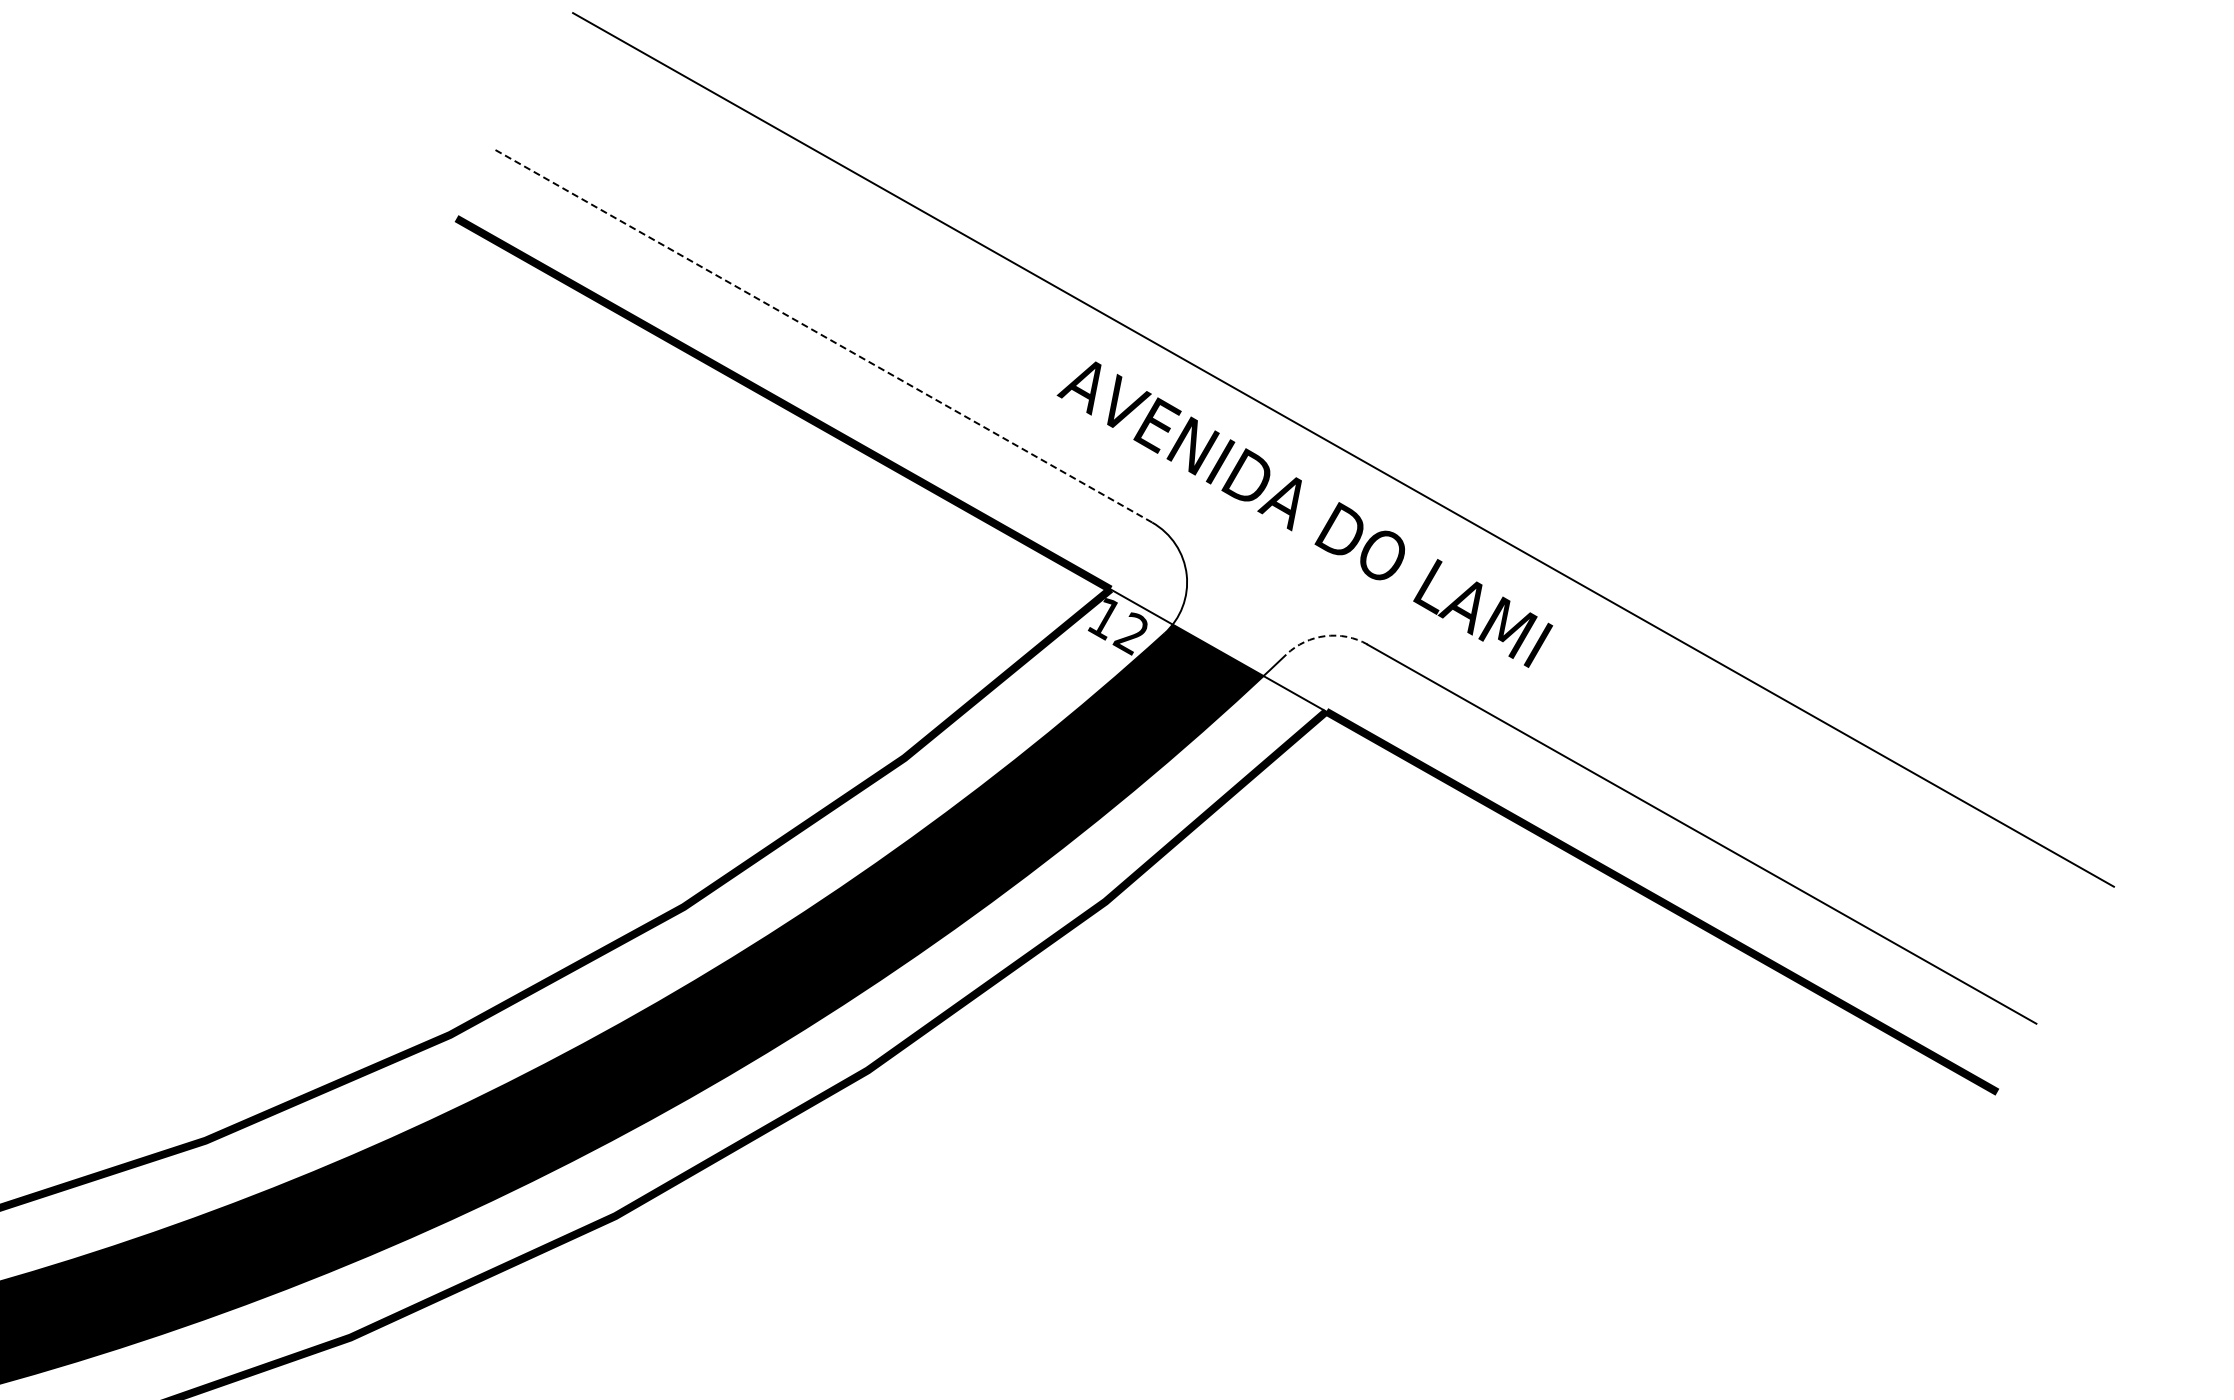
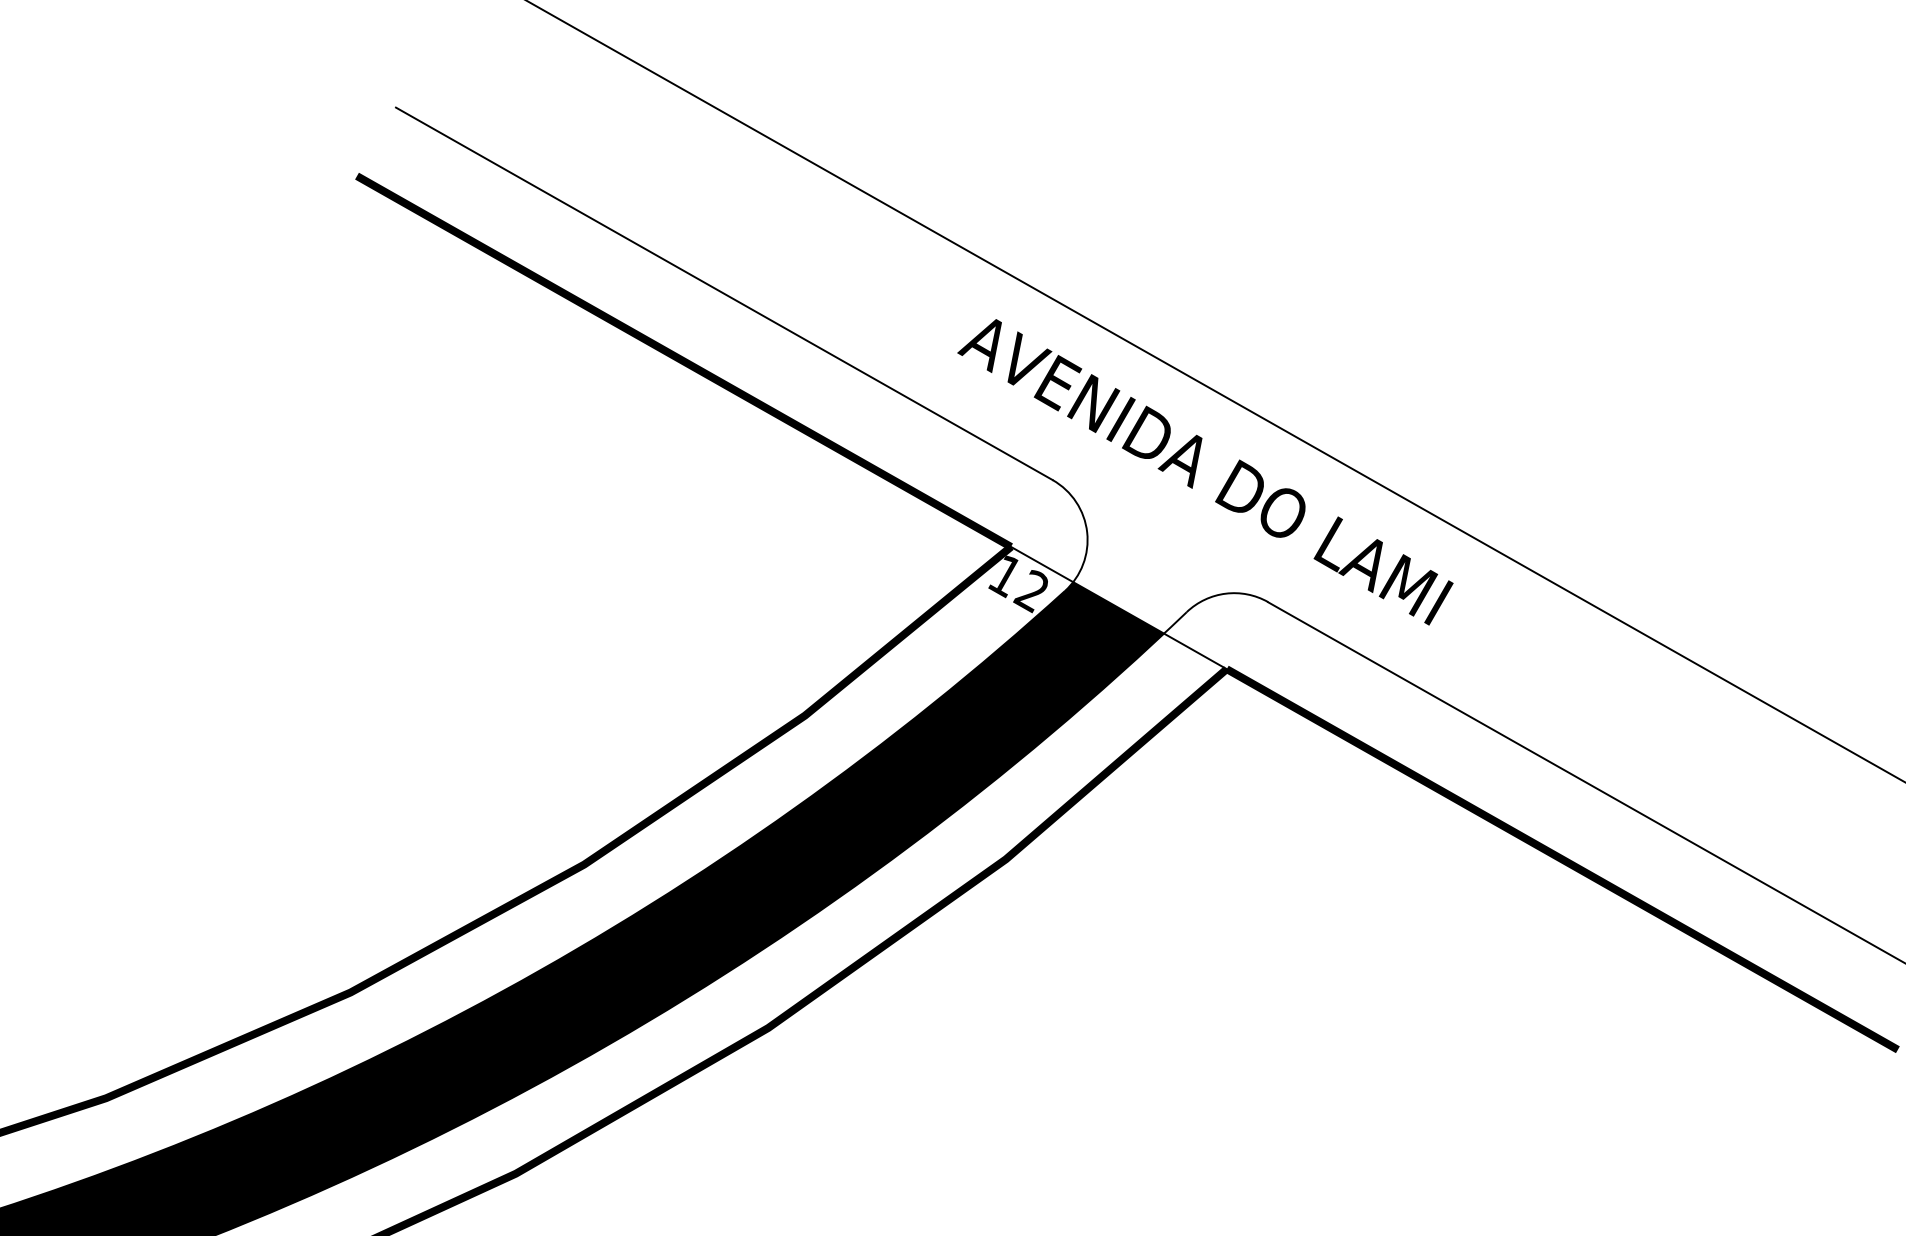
line: (824, 336) -> (724, 294), dashed -> solid
arc: (1325, 636) -> (1225, 594), dashed -> solid

